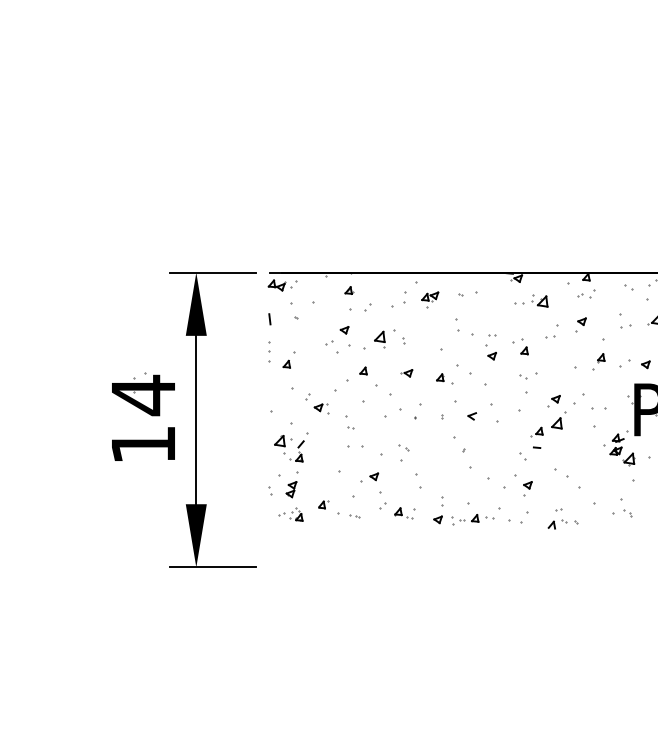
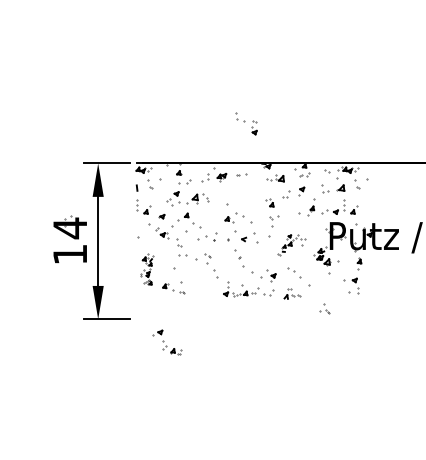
part: (476, 338) -> (246, 123), moved
part: (406, 372) -> (161, 216), moved
part: (561, 427) -> (291, 245), size x0.6
part: (289, 471) -> (147, 268), size x0.6
part: (387, 495) -> (167, 342), moved
part: (622, 507) -> (324, 308), moved

